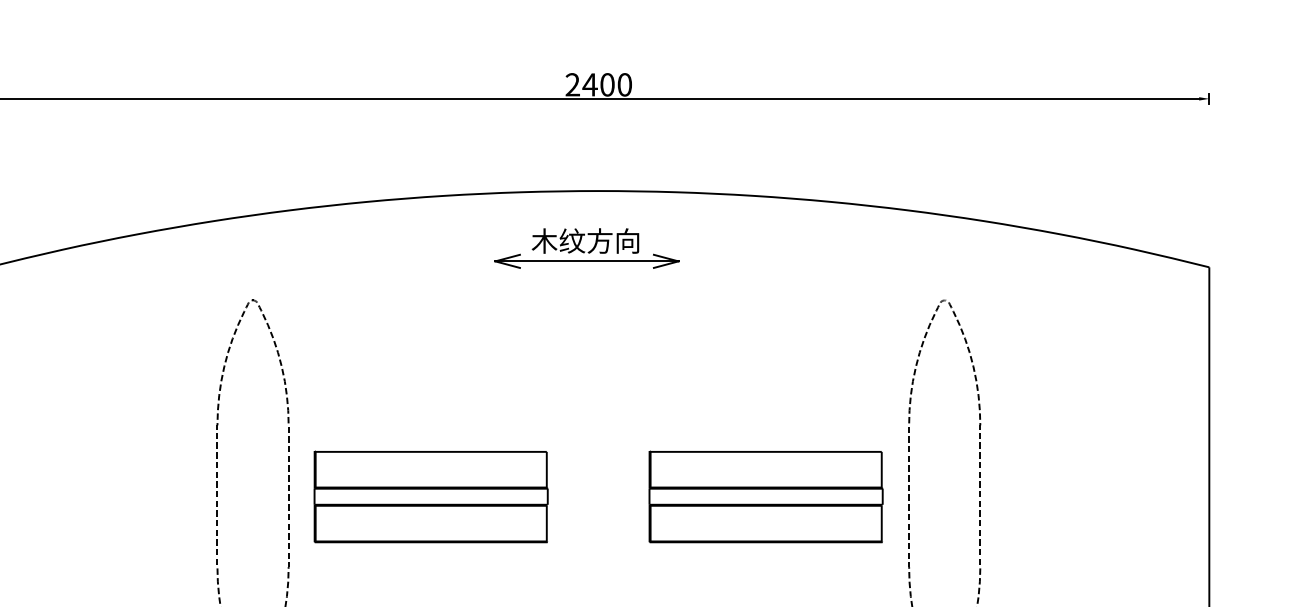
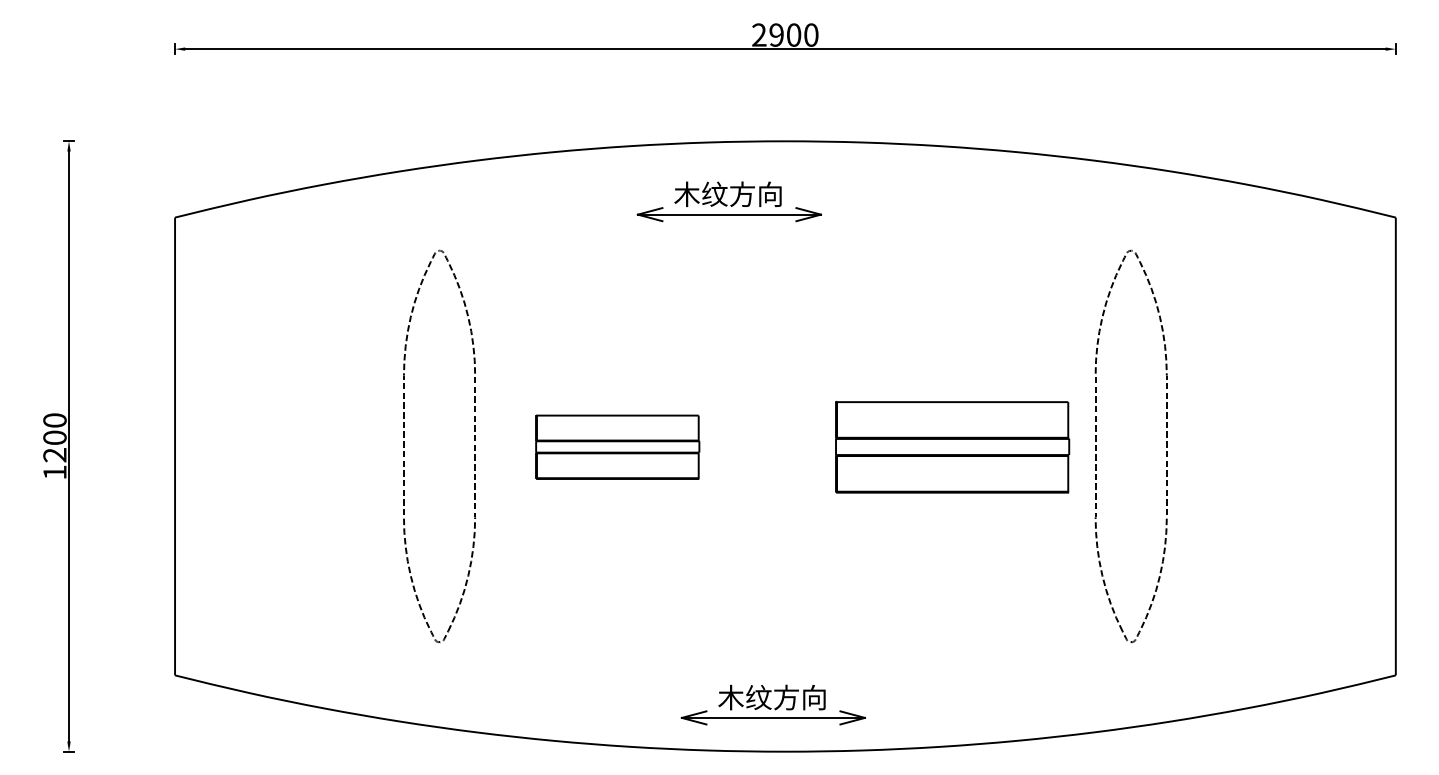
text: (590, 84) -> (776, 34), 2400 -> 2900
part: (586, 248) -> (728, 201), moved
part: (431, 496) -> (617, 446), size x0.7

